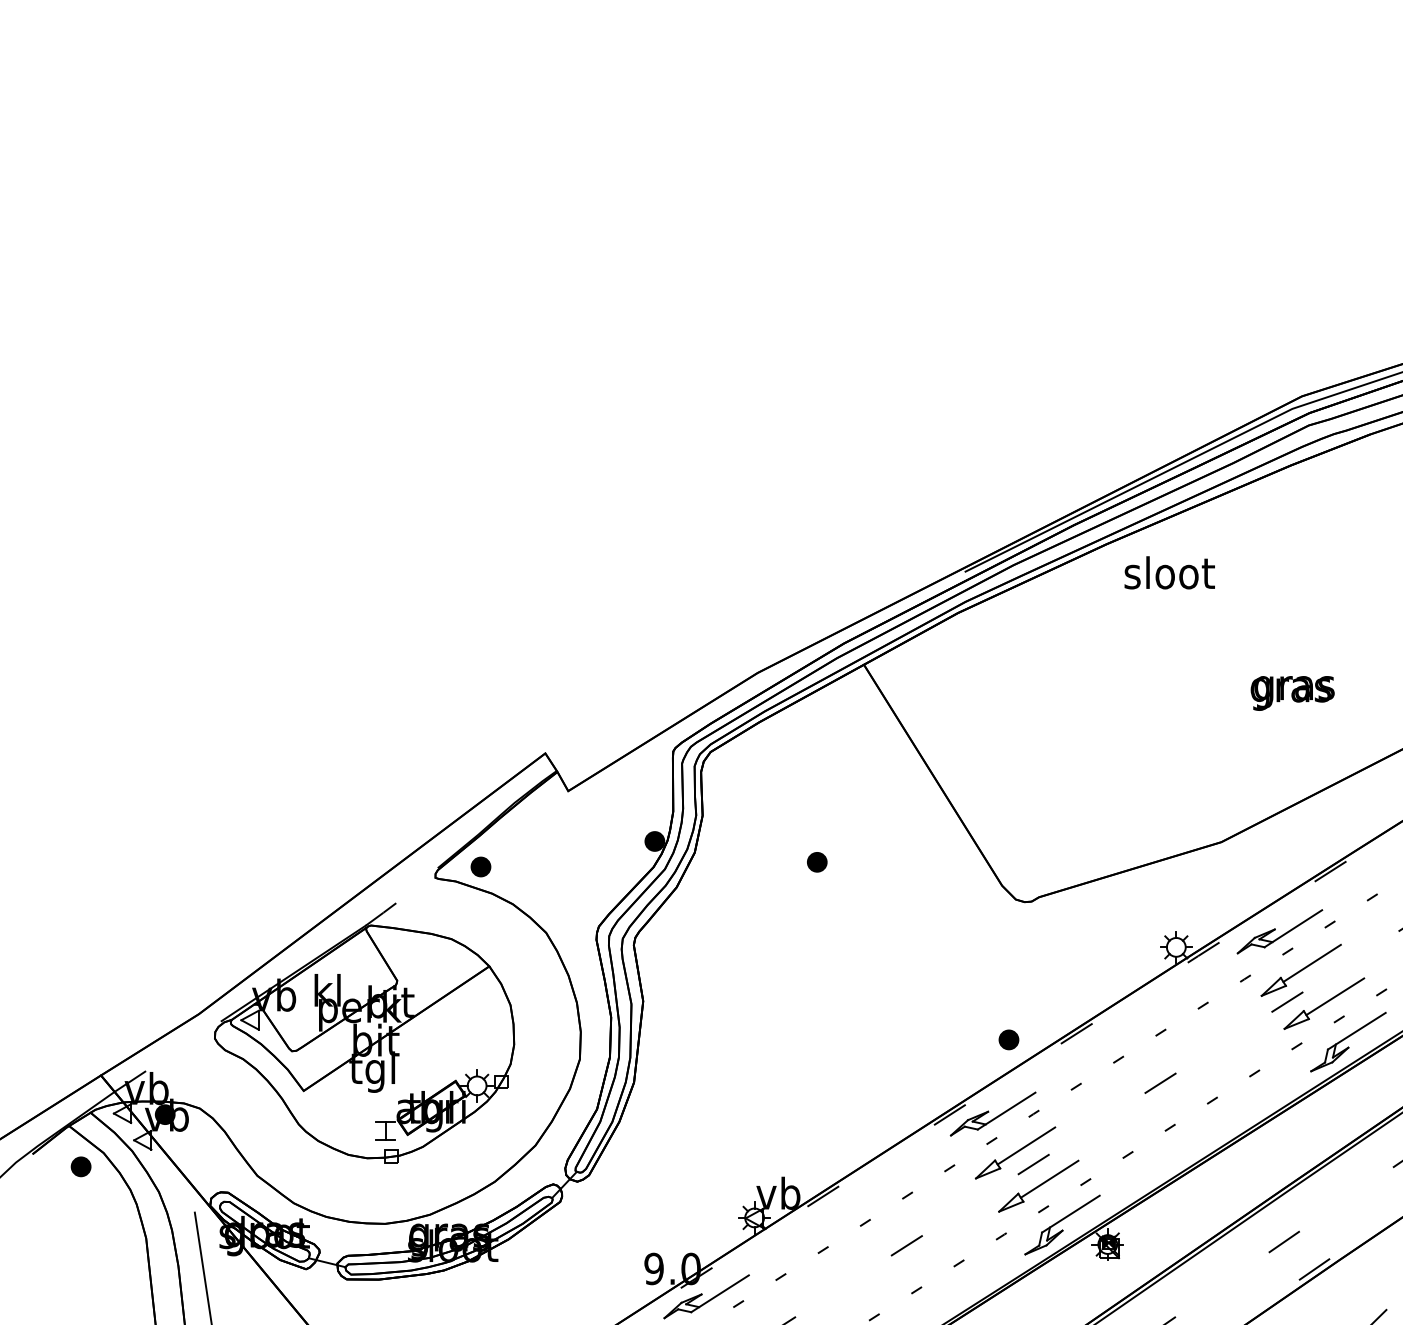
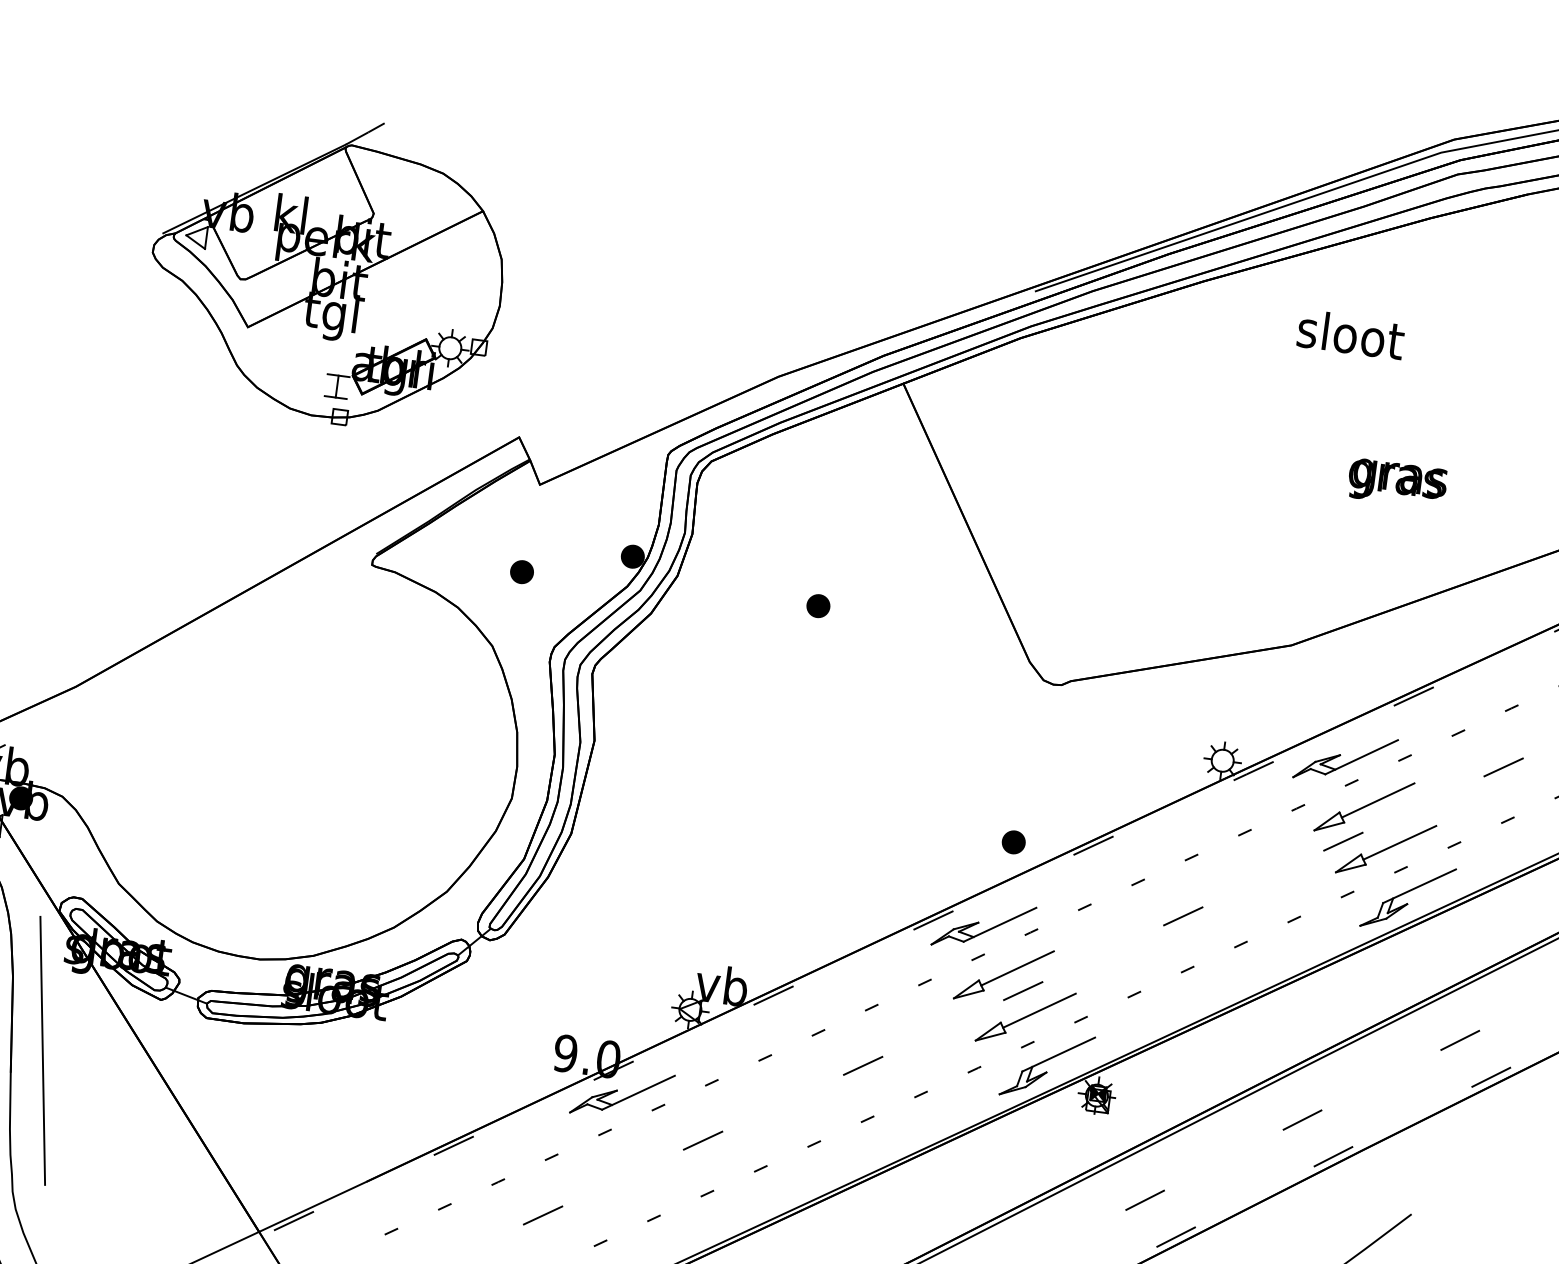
text: (1169, 572) -> (1350, 334), moved
part: (480, 866) -> (521, 571), moved
part: (364, 1032) -> (327, 268), moved

